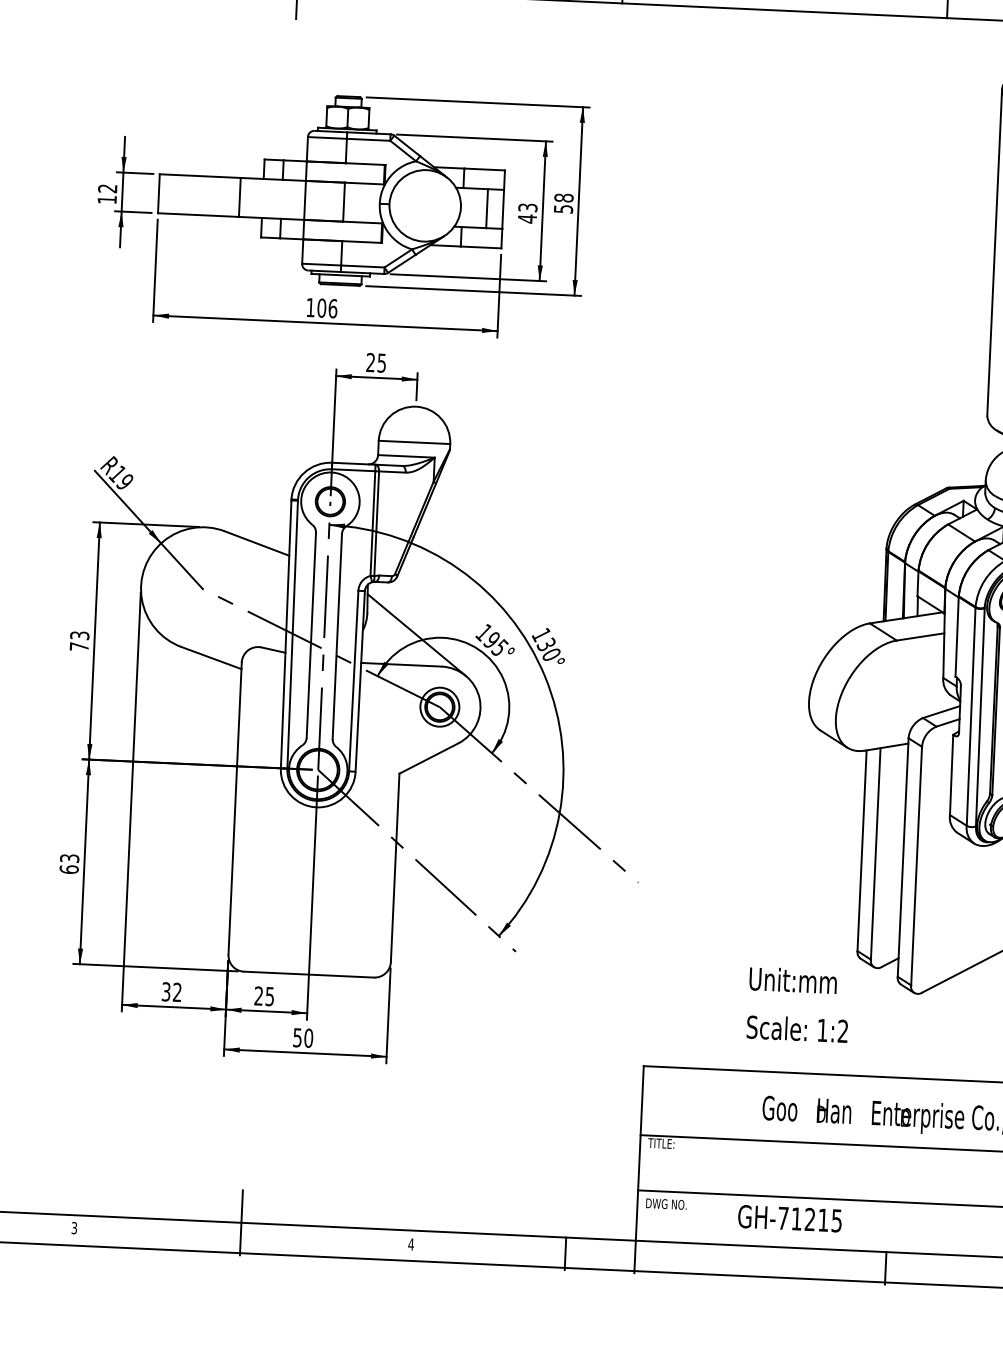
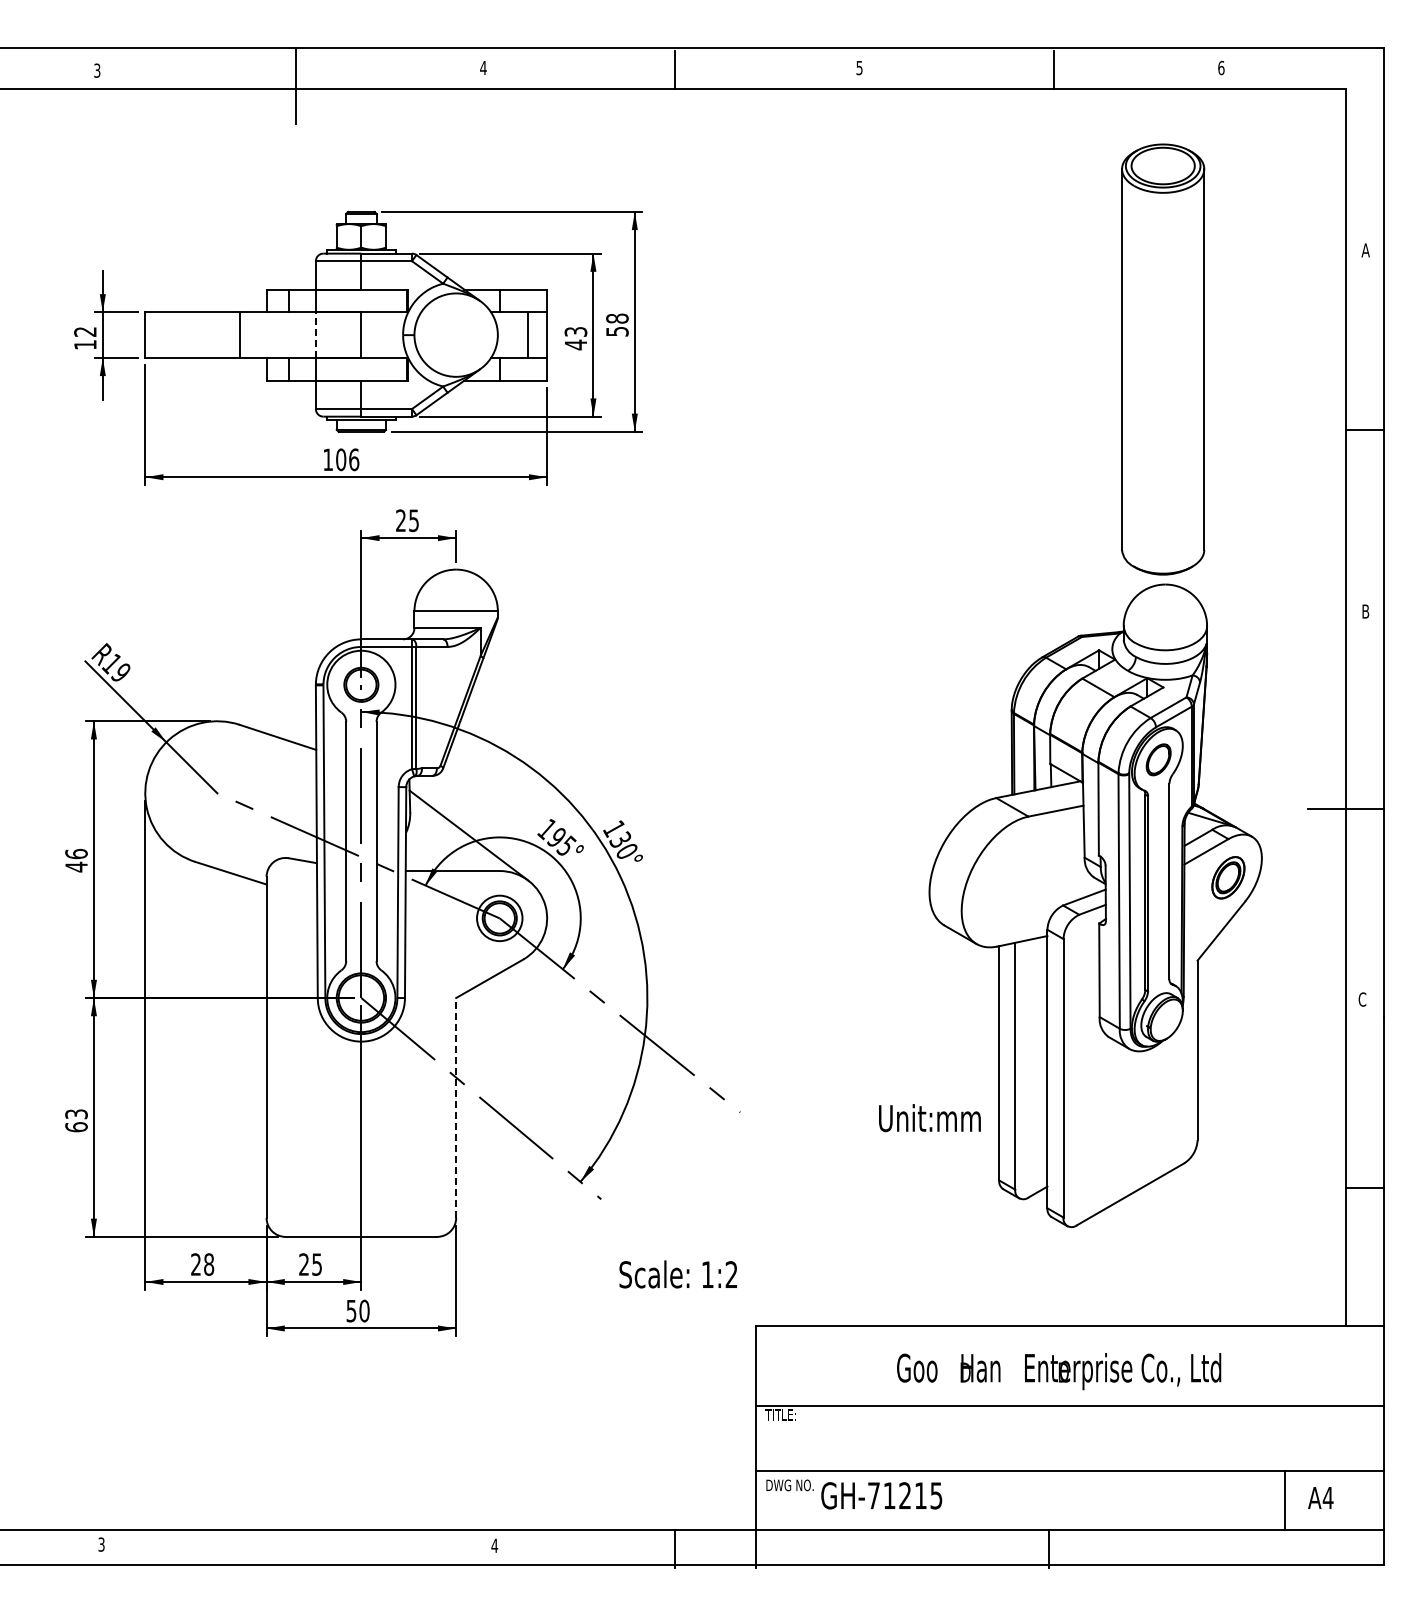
line: (304, 200) -> (315, 335), solid -> dashed
text: (79, 641) -> (76, 860), 73 -> 46
line: (395, 867) -> (456, 1107), solid -> dashed
text: (792, 980) -> (929, 1118), moved
text: (171, 992) -> (202, 1264), 32 -> 28
text: (796, 1029) -> (677, 1274), moved
text: (789, 1218) -> (881, 1495), moved
line: (241, 1222) -> (295, 1529), removed

